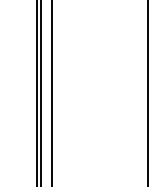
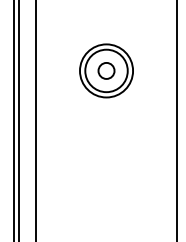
part: (100, 54) -> (107, 70), added

